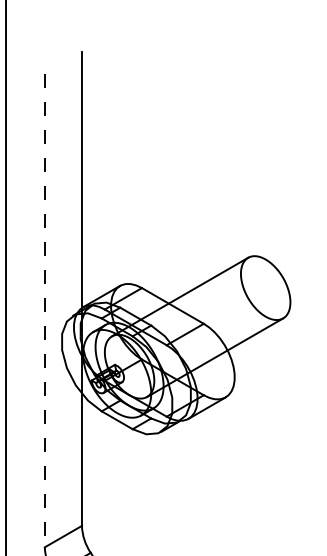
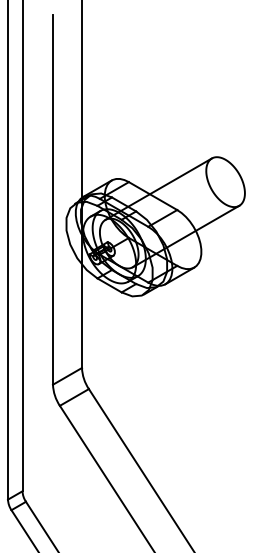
line: (45, 311) -> (53, 200), dashed -> solid

